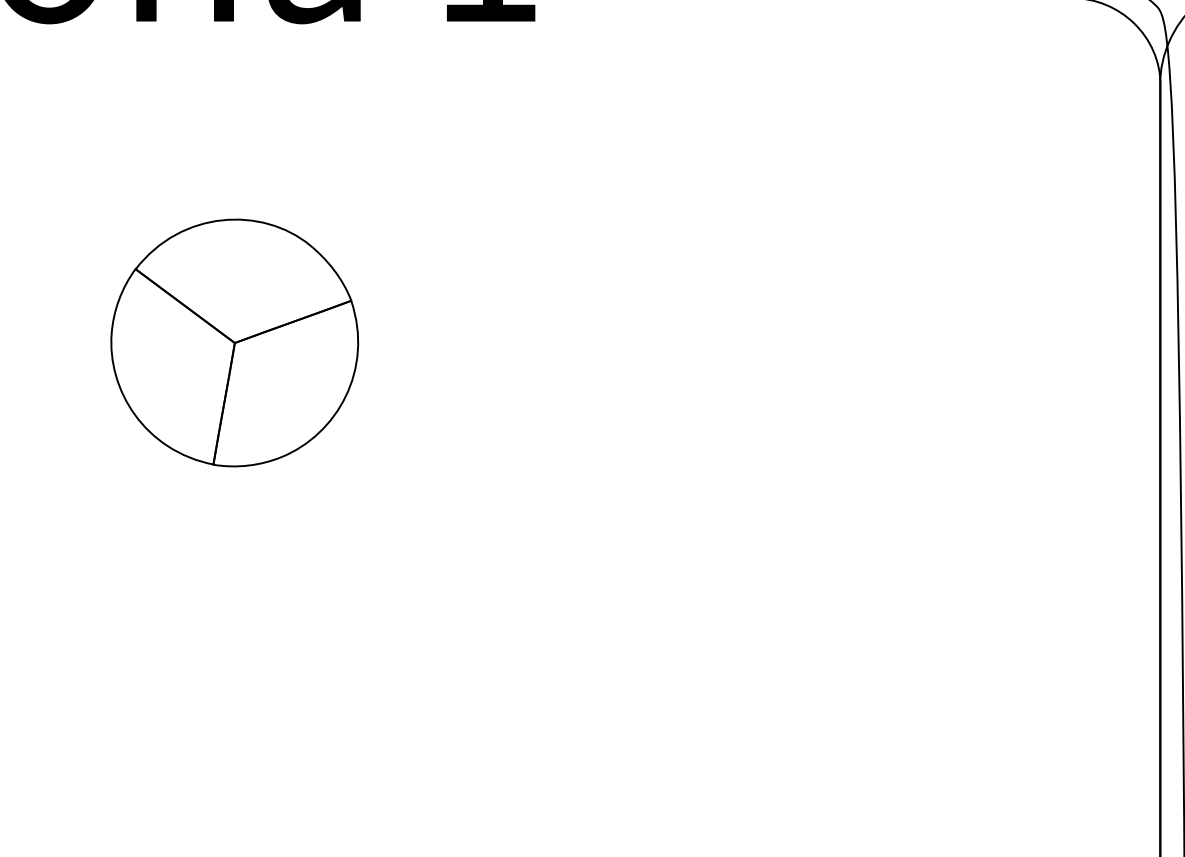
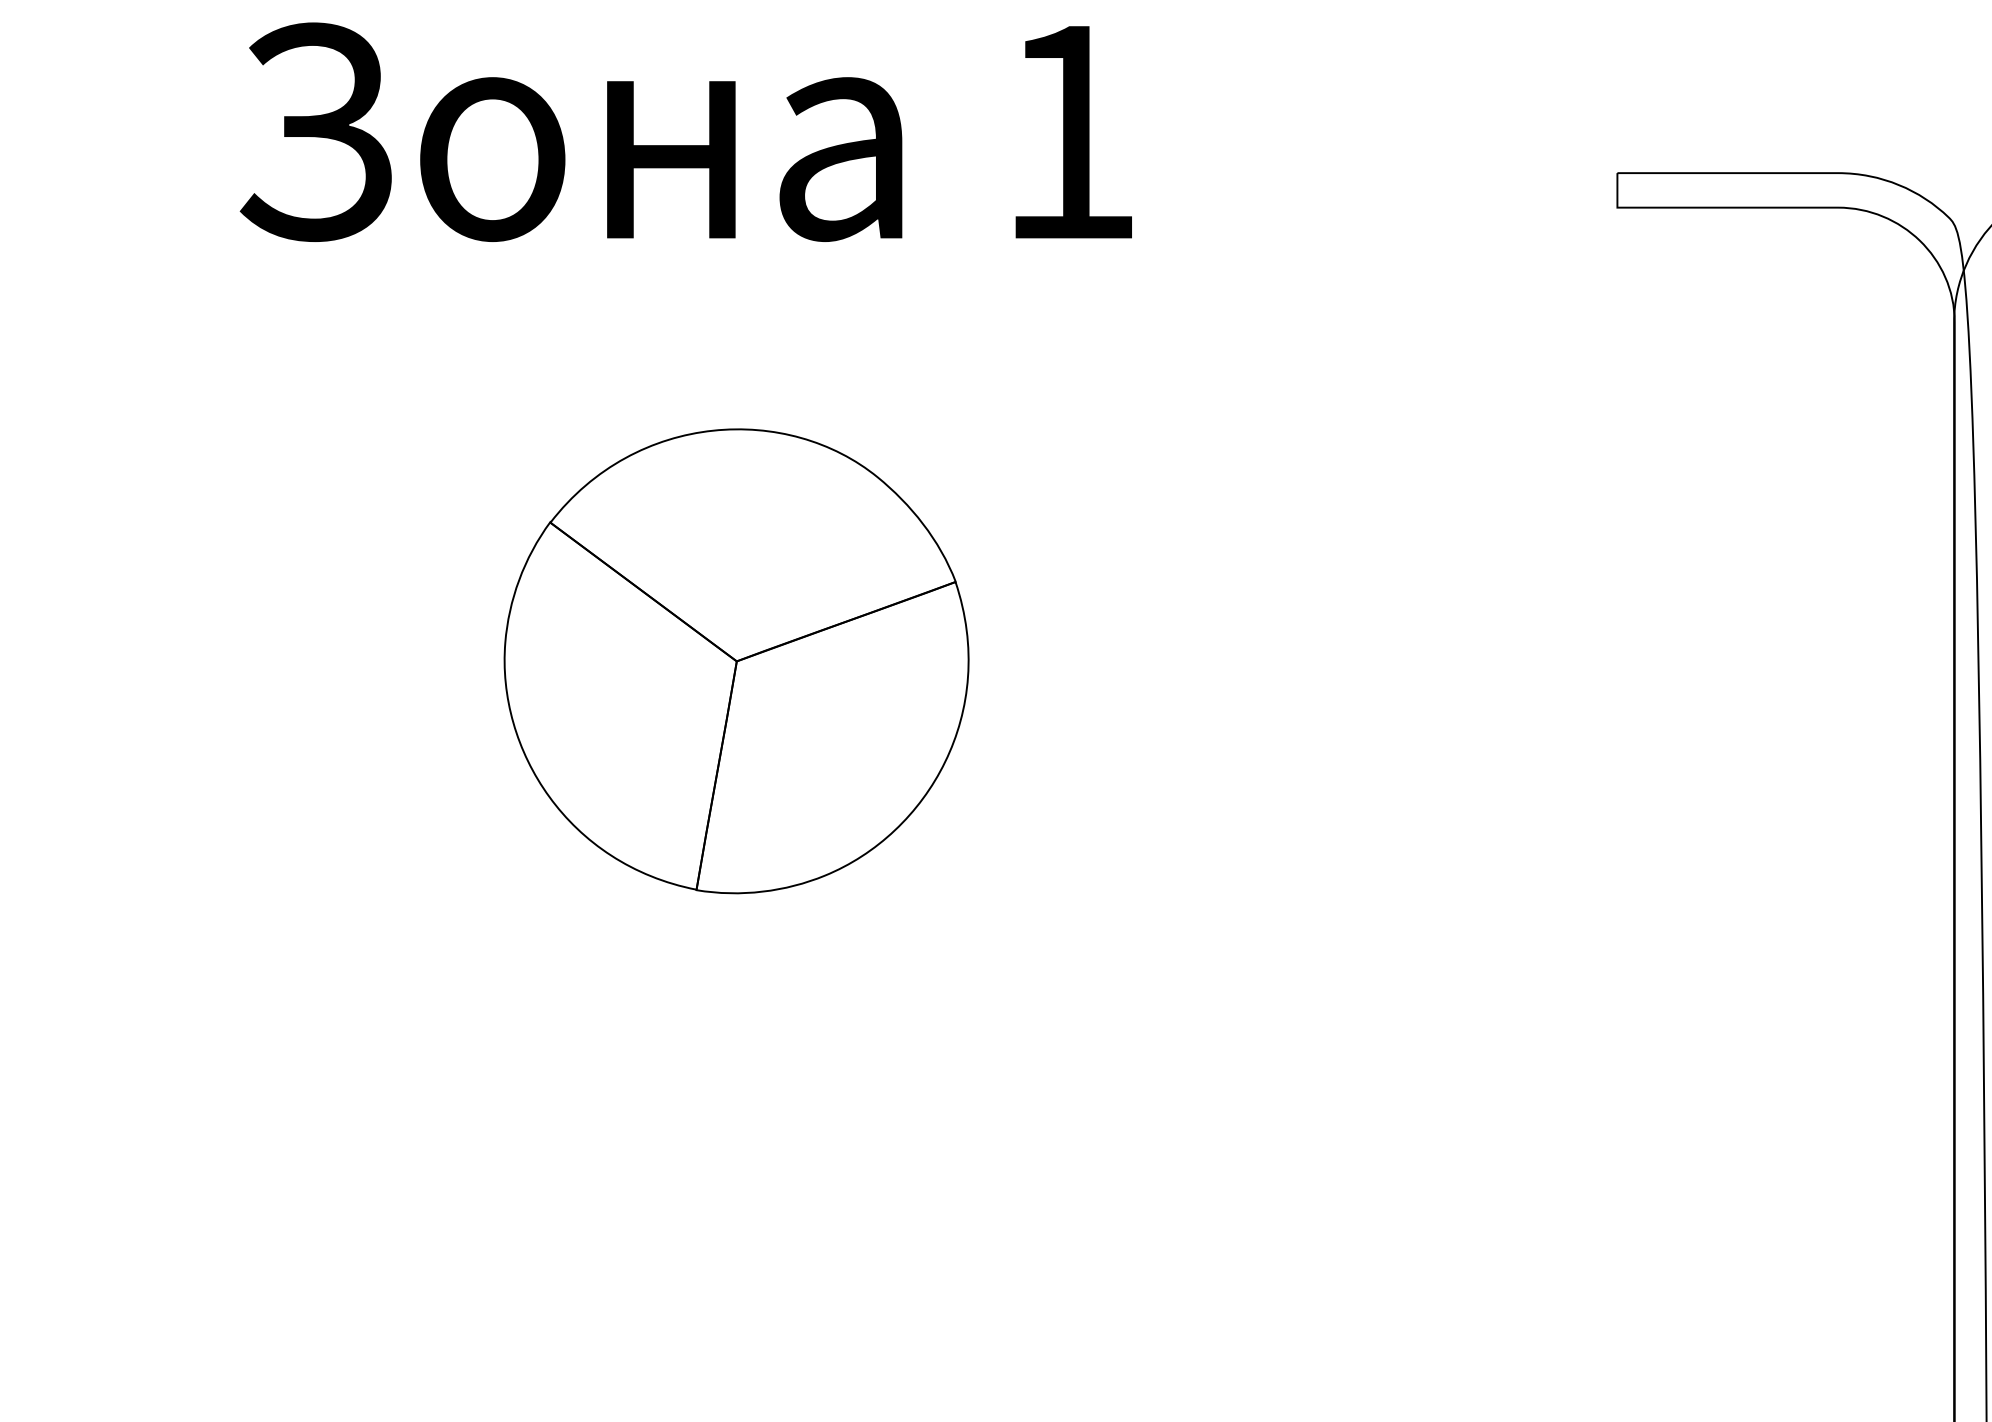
part: (234, 343) -> (736, 661), size x1.43

